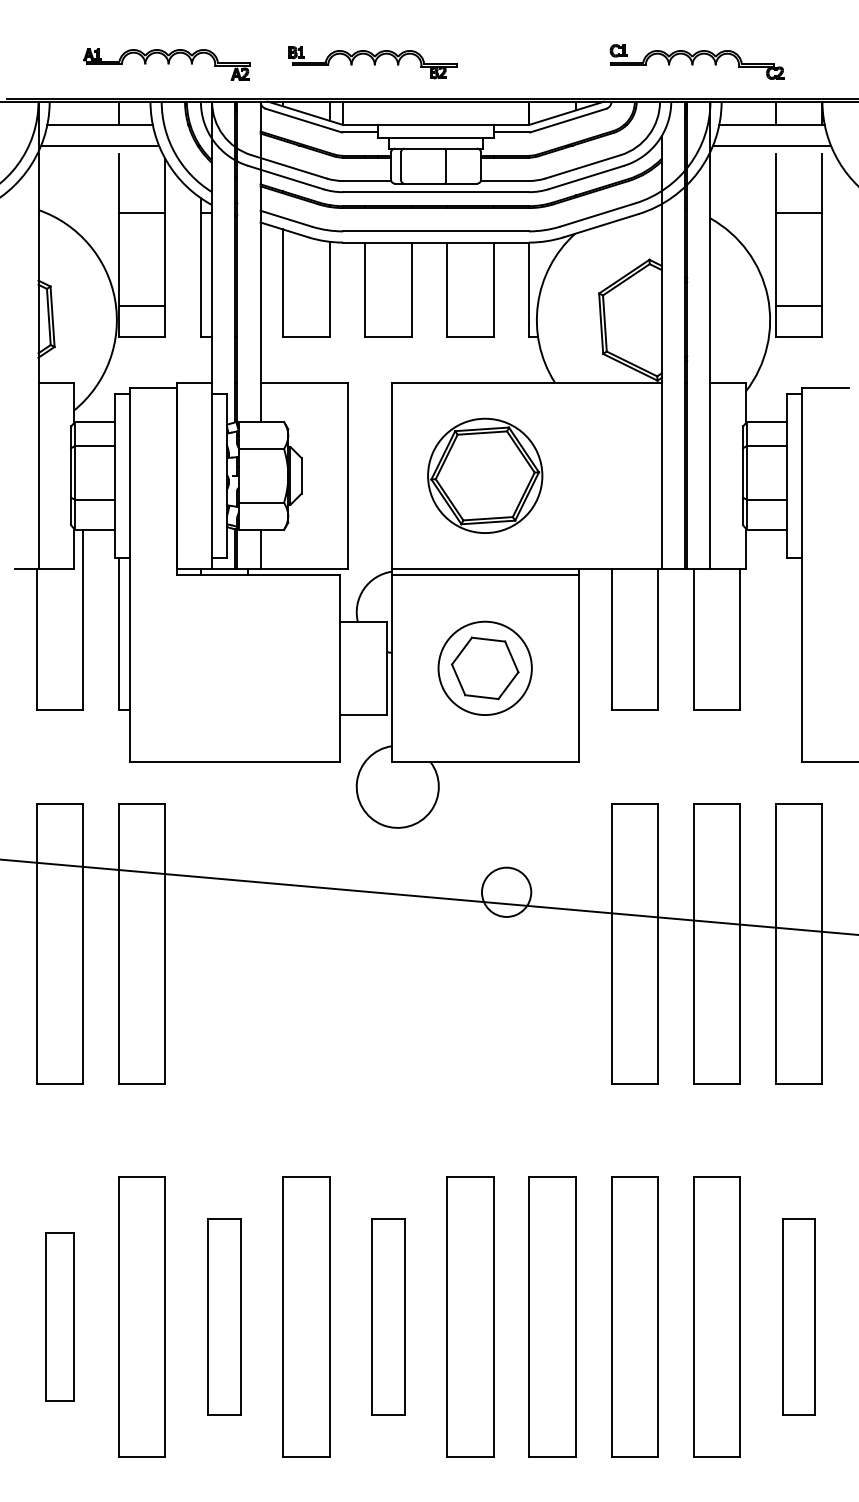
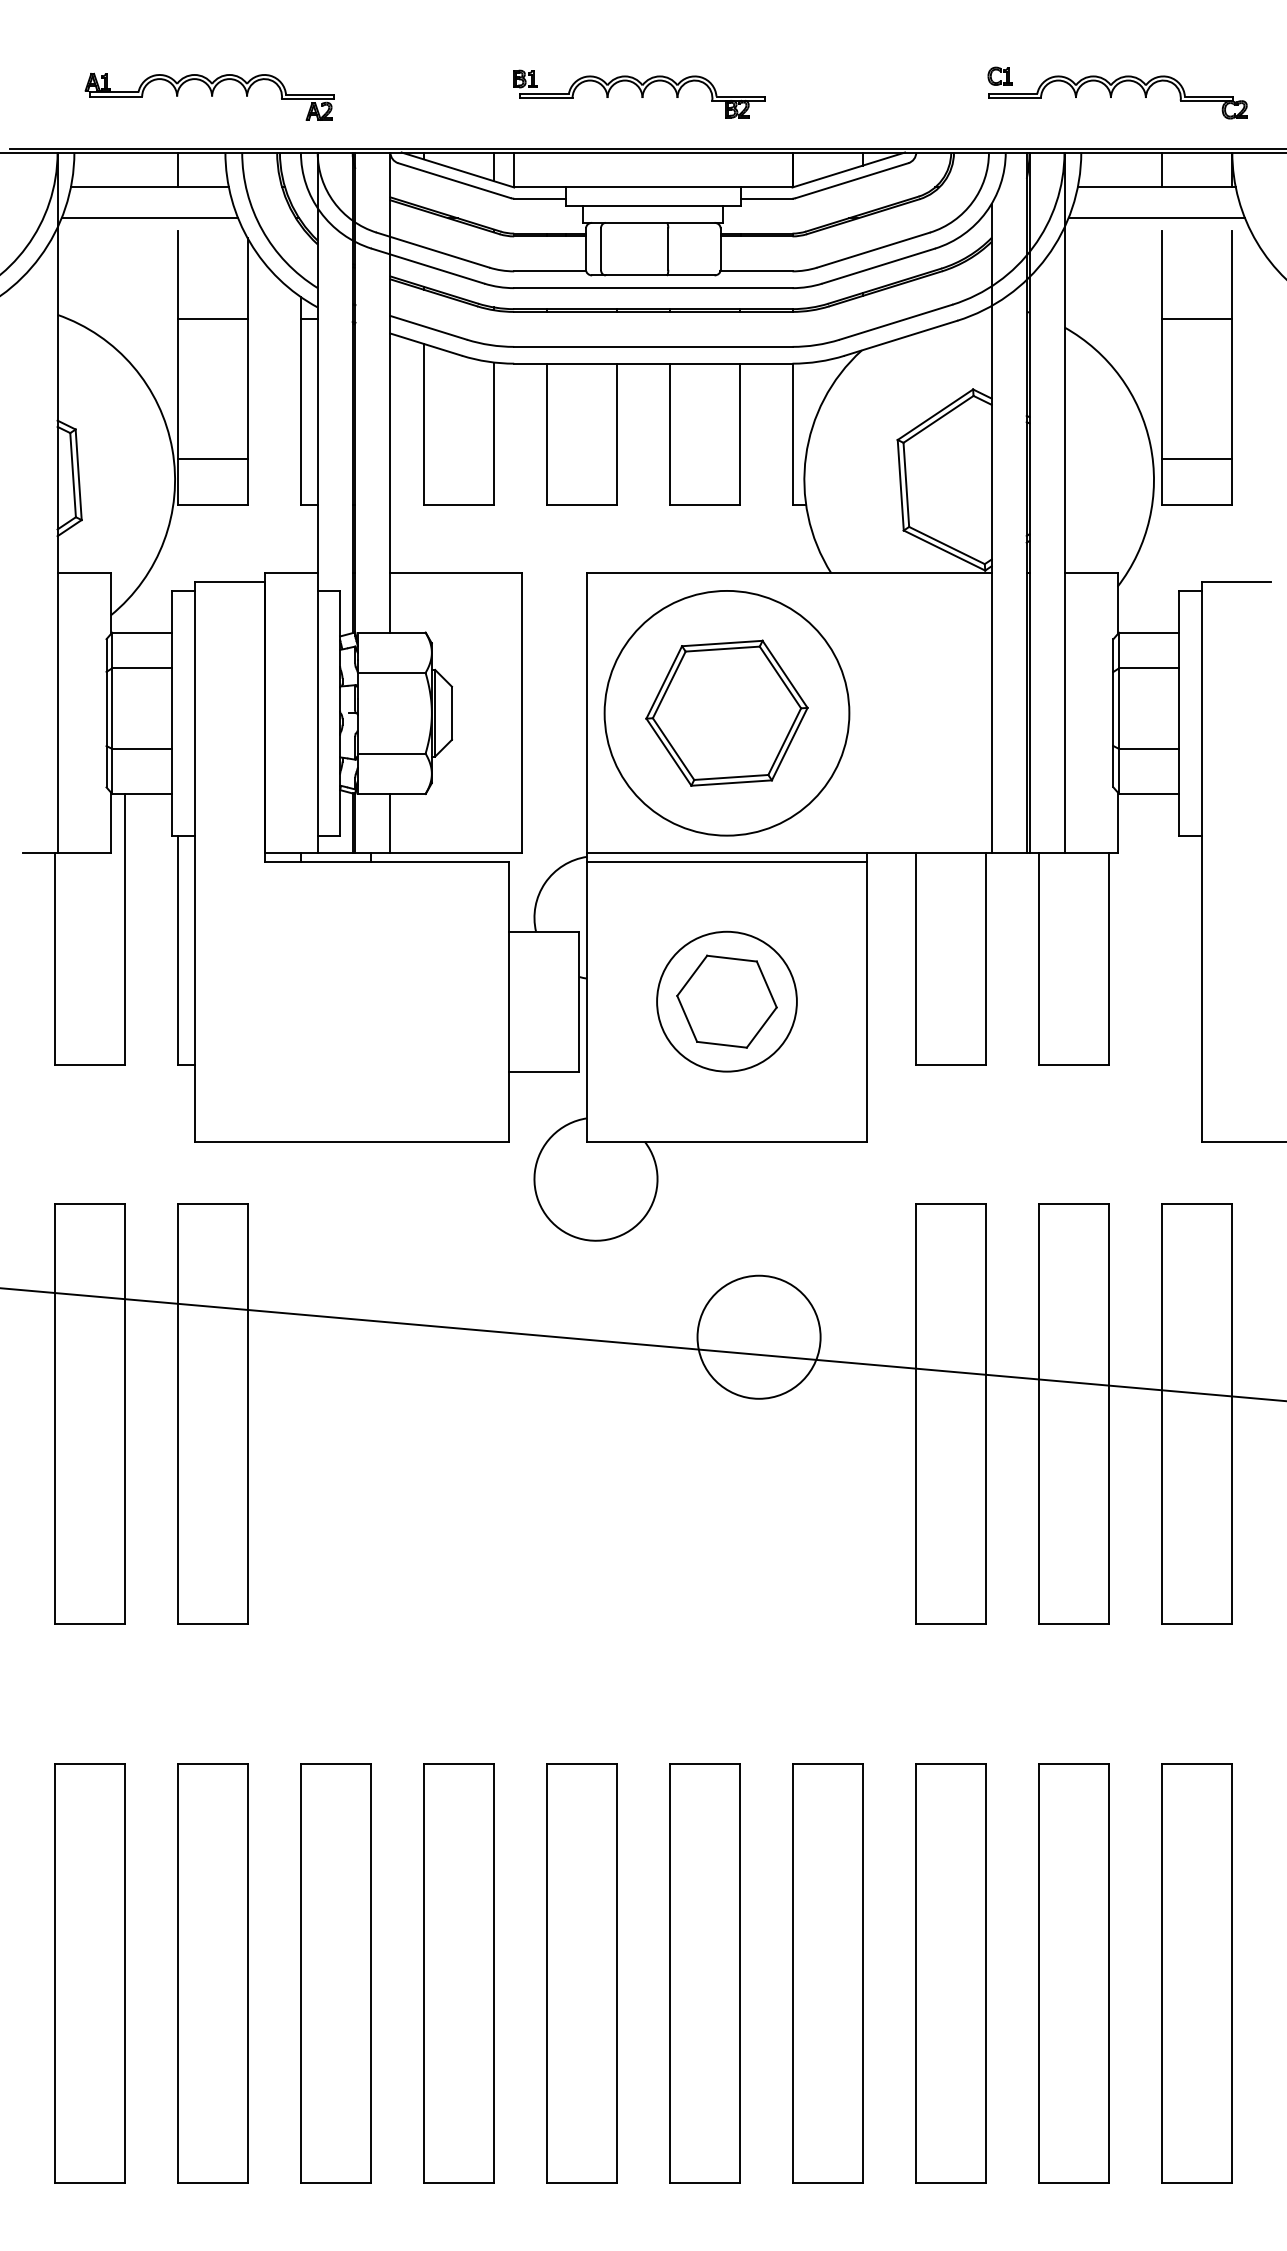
part: (696, 61) -> (1117, 92), moved
part: (372, 62) -> (639, 93), moved
part: (166, 64) -> (208, 96), moved
circle: (484, 475) -> (725, 712), size x1.43
circle: (506, 892) -> (758, 1337), size x1.67
part: (59, 1316) -> (89, 1972), size x1.67
part: (224, 1316) -> (336, 1972), size x1.43
part: (388, 1316) -> (582, 1972), size x1.43
part: (798, 1316) -> (1196, 1972), size x1.43

